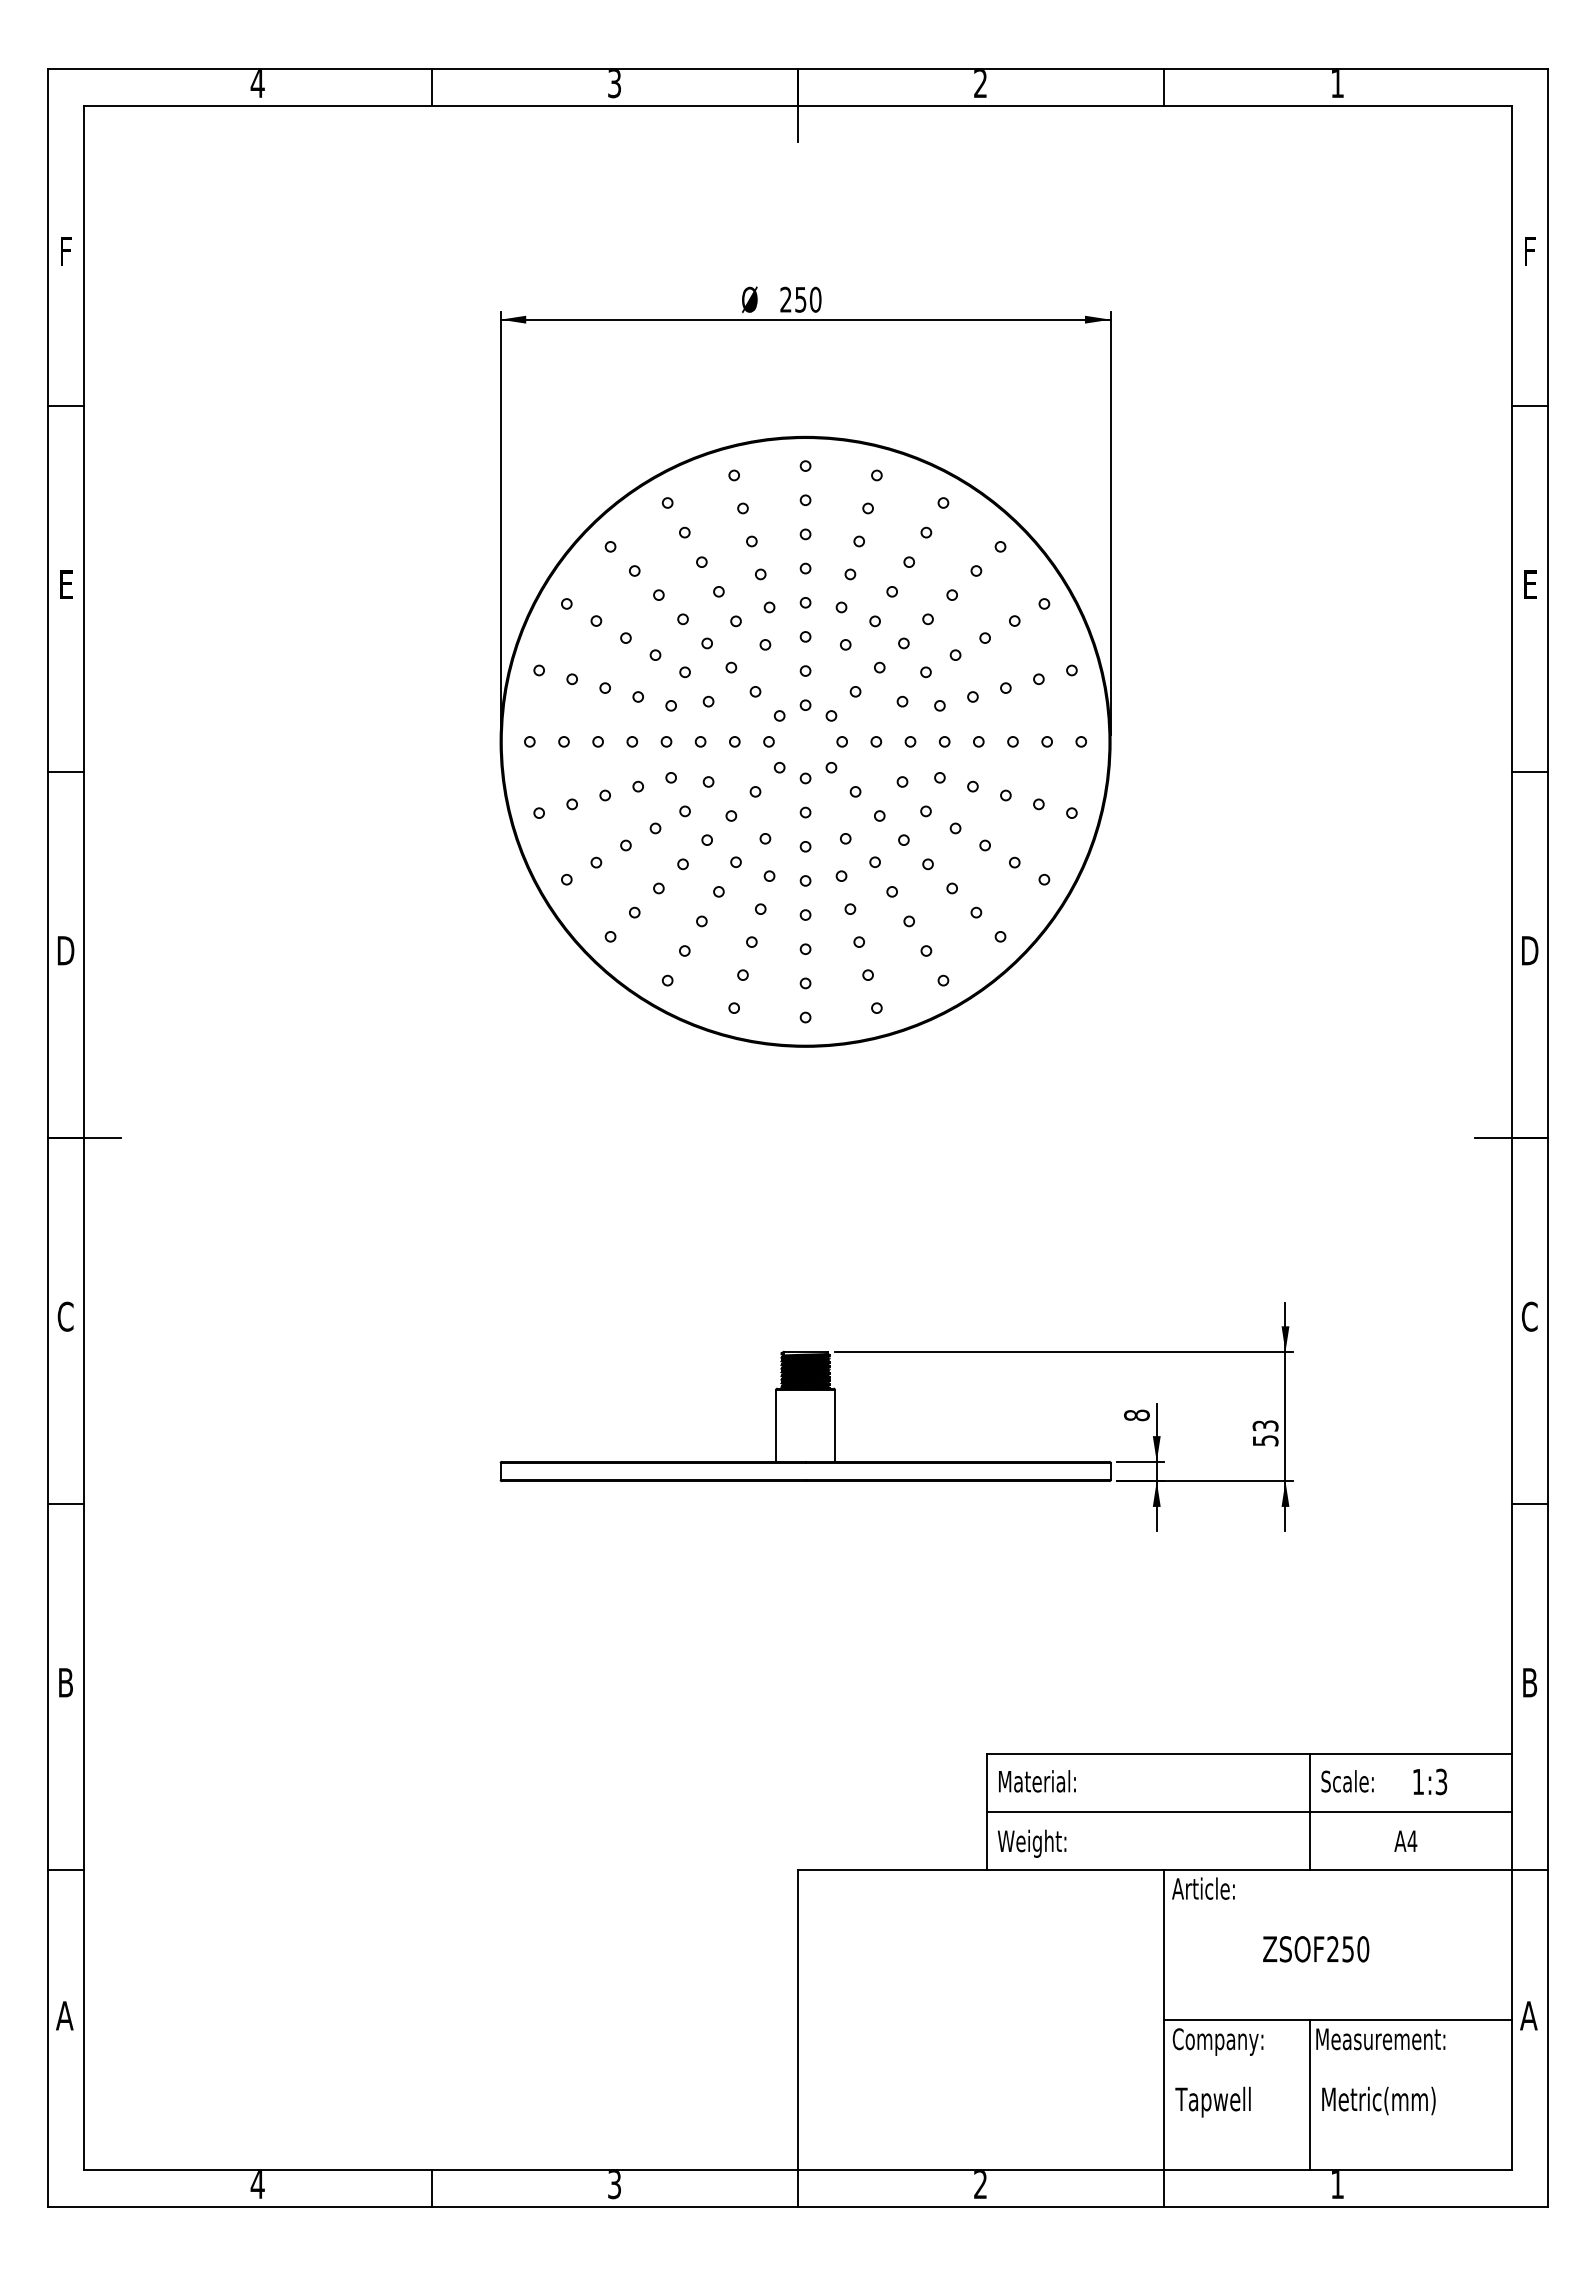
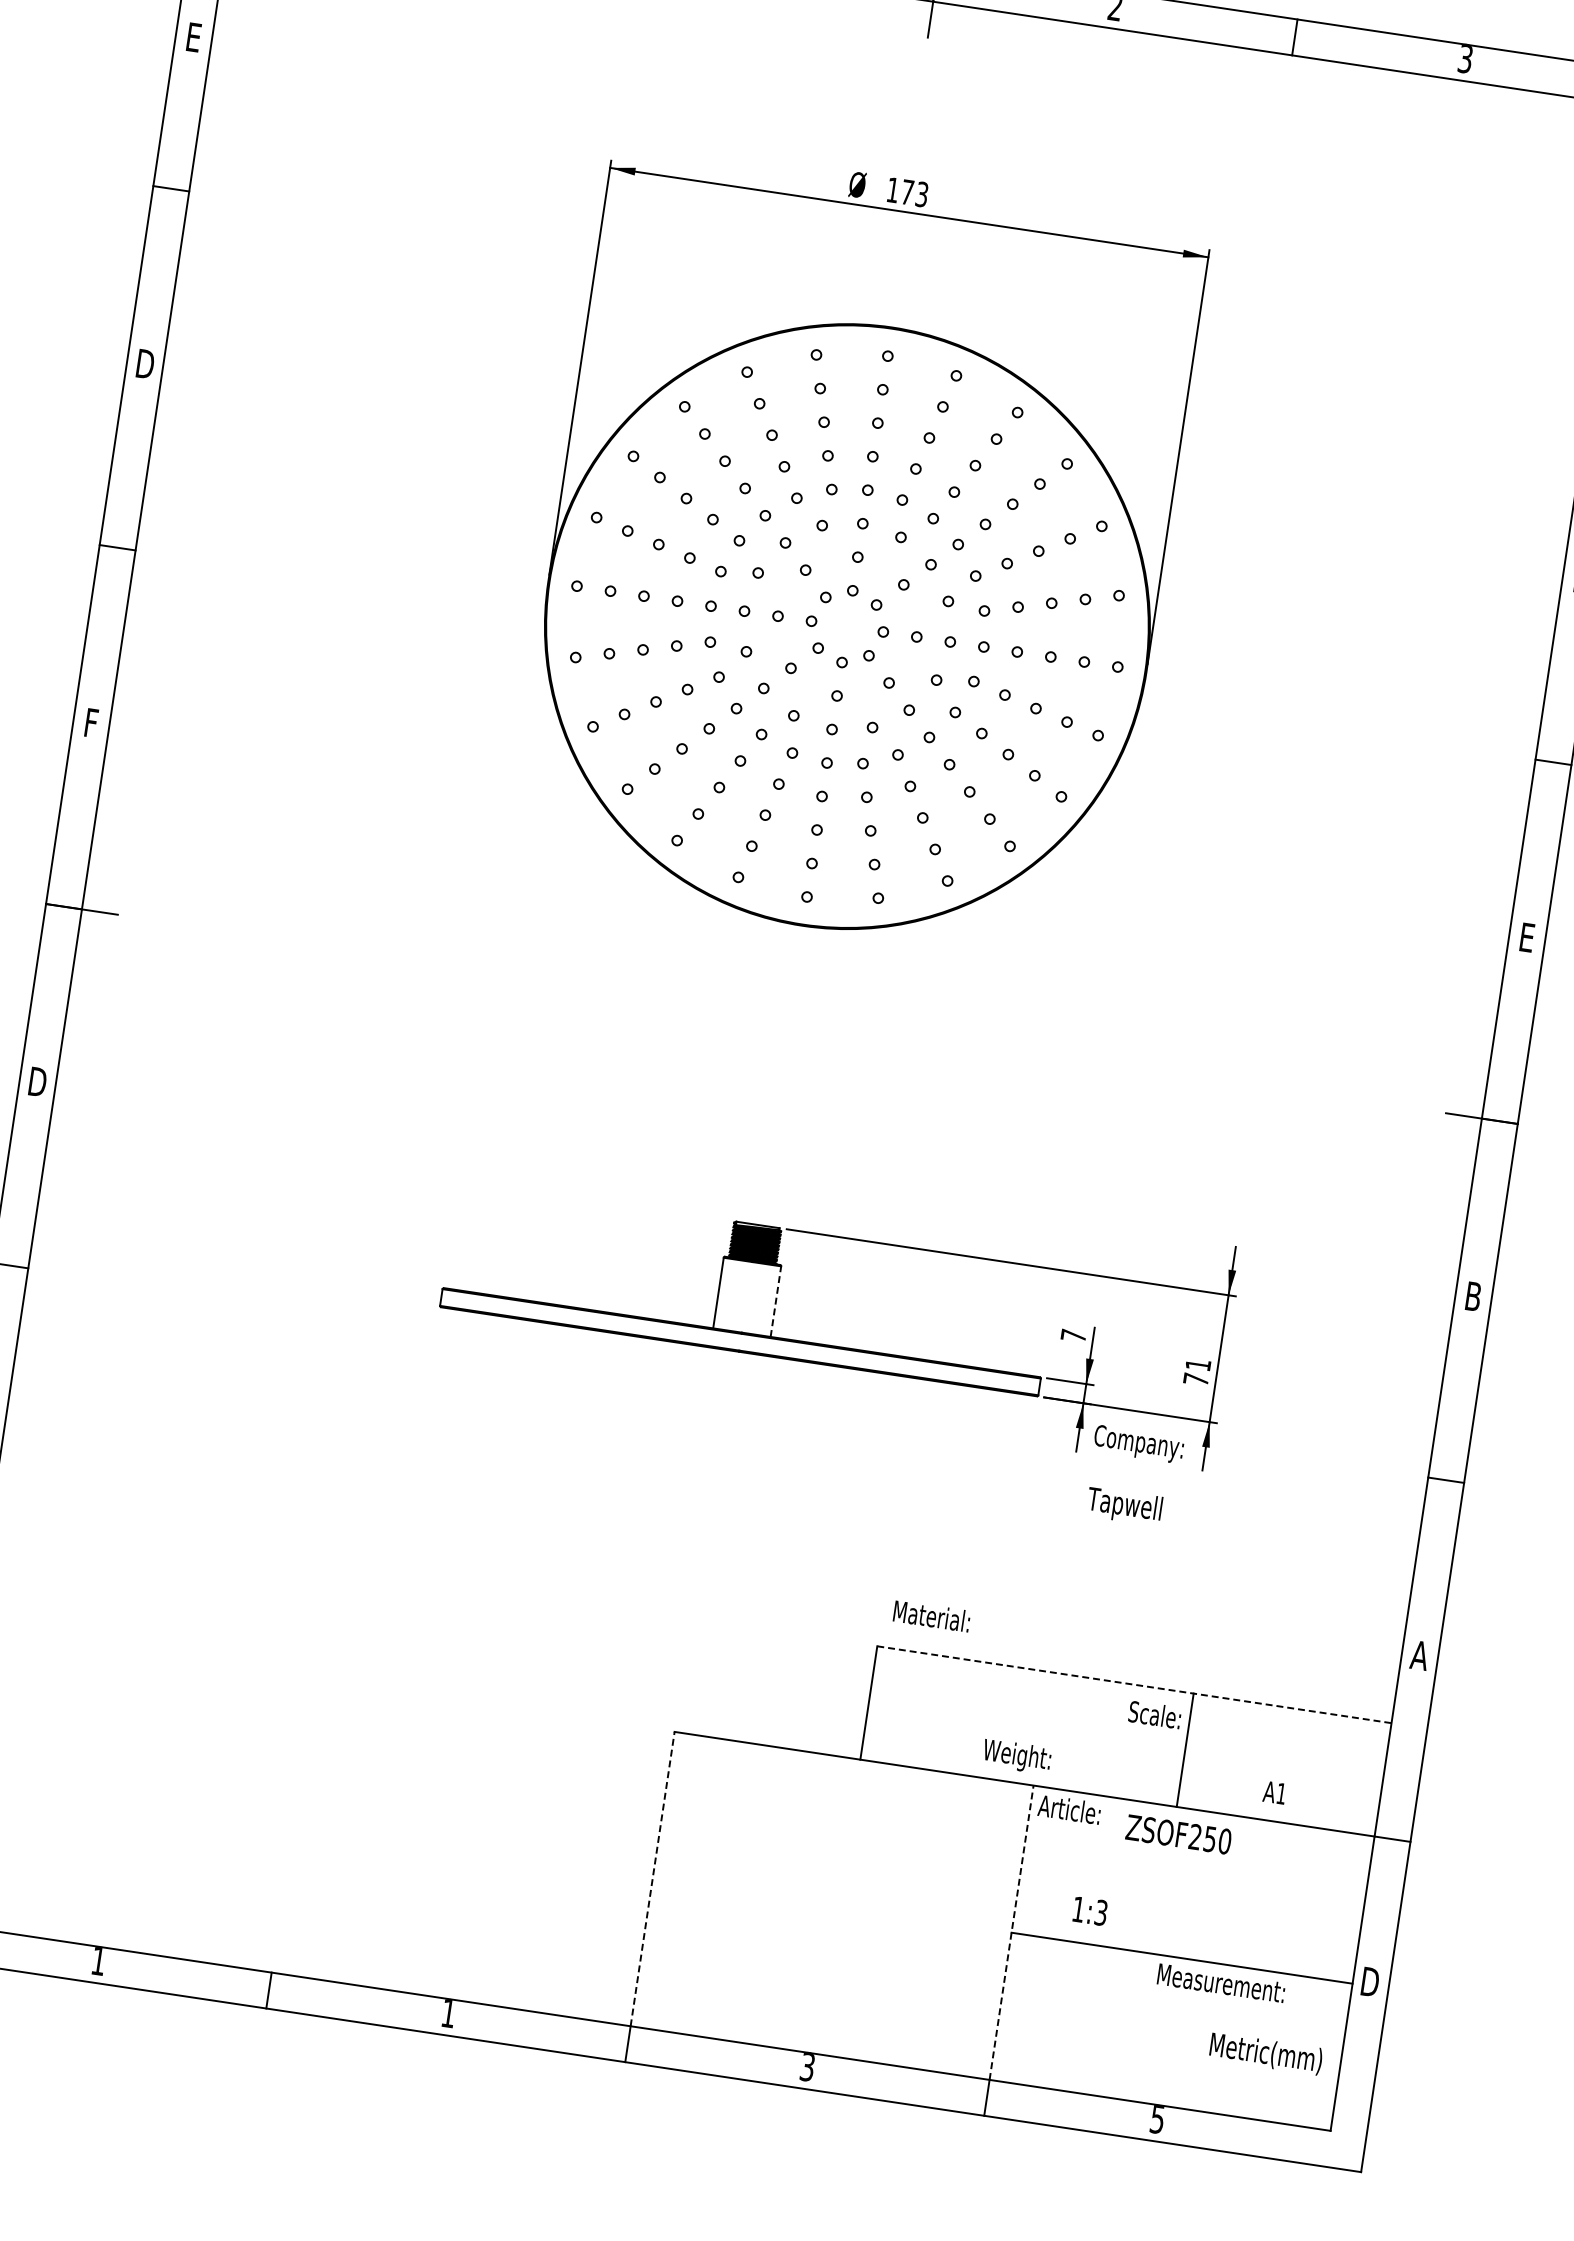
text: (1337, 84) -> (1465, 59), 1 -> 3
text: (65, 251) -> (193, 37), F -> E
text: (800, 299) -> (907, 192), 250 -> 173
text: (66, 584) -> (145, 363), E -> D
text: (65, 950) -> (91, 722), D -> F
text: (1530, 950) -> (1527, 937), D -> E
text: (65, 1316) -> (37, 1081), C -> D
text: (1529, 1316) -> (1473, 1296), C -> B
text: (1136, 1415) -> (1073, 1335), 8 -> 7
line: (834, 1425) -> (775, 1301), solid -> dashed
text: (1265, 1433) -> (1197, 1372), 53 -> 71
text: (1529, 1682) -> (1419, 1655), B -> A
line: (1250, 1754) -> (1135, 1684), solid -> dashed
text: (1037, 1781) -> (932, 1616), moved
text: (1347, 1781) -> (1154, 1714), moved
text: (1430, 1781) -> (1090, 1910), moved
line: (1249, 1812) -> (1125, 1741), removed
text: (1412, 1840) -> (1281, 1793), A4 -> A1
text: (1031, 1843) -> (1016, 1756), moved
text: (1316, 1949) -> (1179, 1834), moved
text: (1528, 2015) -> (1369, 1981), A -> D
line: (798, 2019) -> (653, 1878), solid -> dashed
line: (1164, 2019) -> (1012, 1932), solid -> dashed
text: (1217, 2041) -> (1138, 1443), moved
line: (1309, 2095) -> (1143, 2028), removed
text: (1378, 2100) -> (1265, 2053), moved
text: (1212, 2101) -> (1124, 1505), moved
text: (257, 2184) -> (98, 1961), 4 -> 1
text: (614, 2185) -> (448, 2014), 3 -> 1
text: (980, 2185) -> (807, 2068), 2 -> 3
text: (1337, 2185) -> (1157, 2120), 1 -> 5

